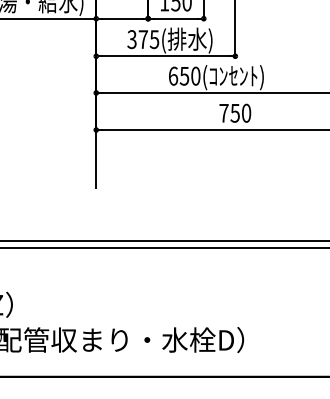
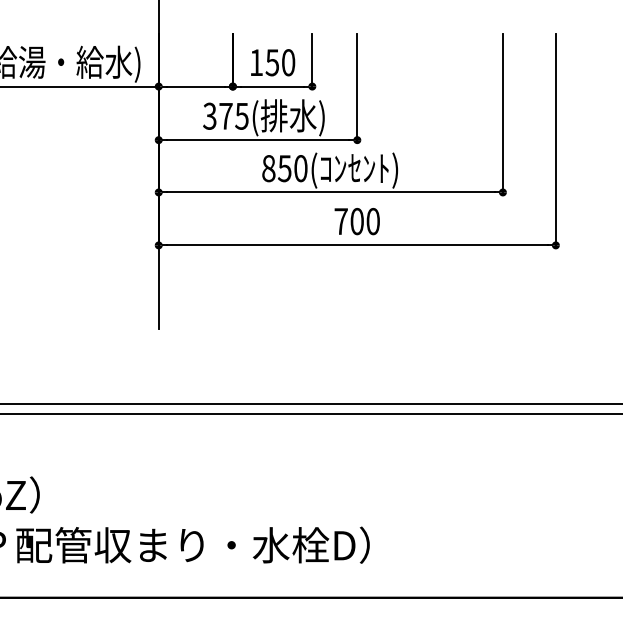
text: (173, 76) -> (268, 168), 650( -> 850(
text: (234, 113) -> (356, 221), 750 -> 700

